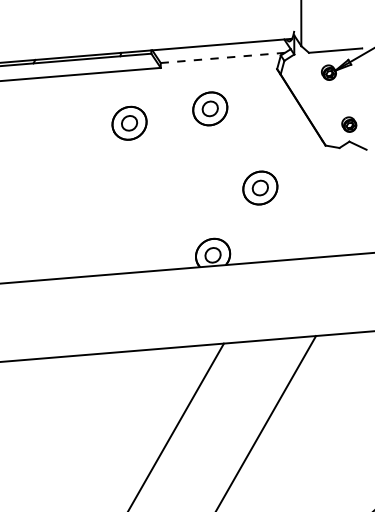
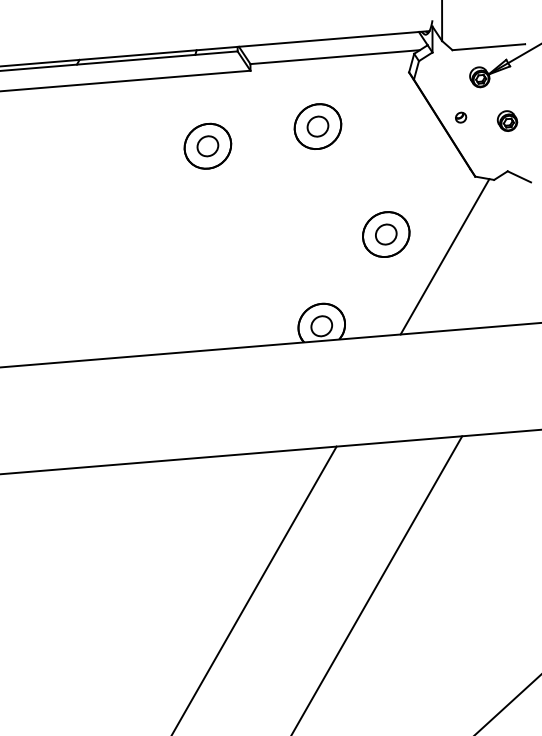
line: (222, 58) -> (334, 57), dashed -> solid
part: (315, 102) -> (461, 117), added
part: (349, 124) -> (507, 120), moved
line: (303, 204) -> (444, 256), added

